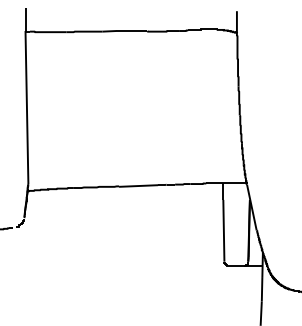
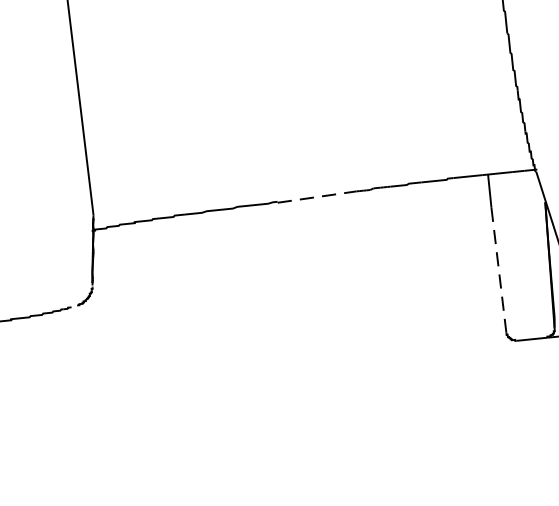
line: (138, 186) -> (316, 198), solid -> dashed
line: (223, 230) -> (498, 269), solid -> dashed

